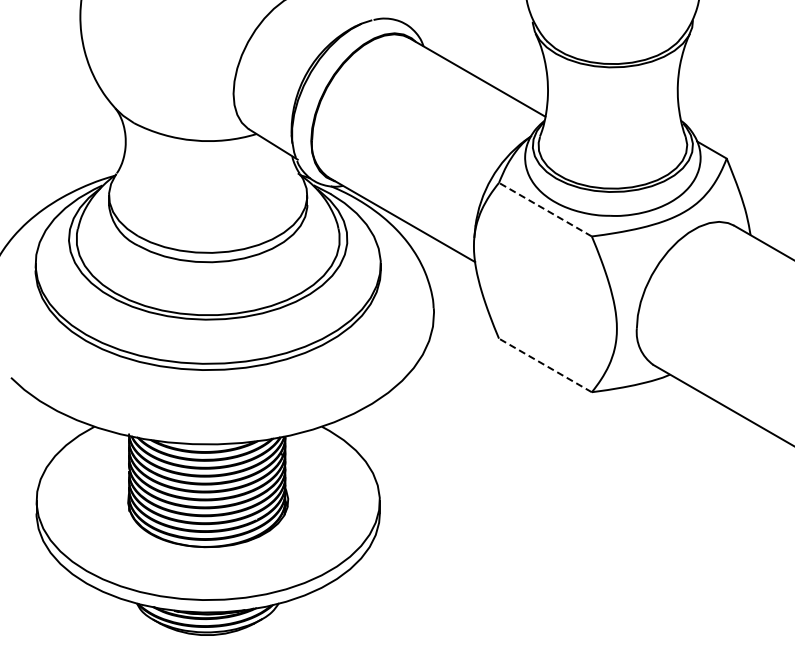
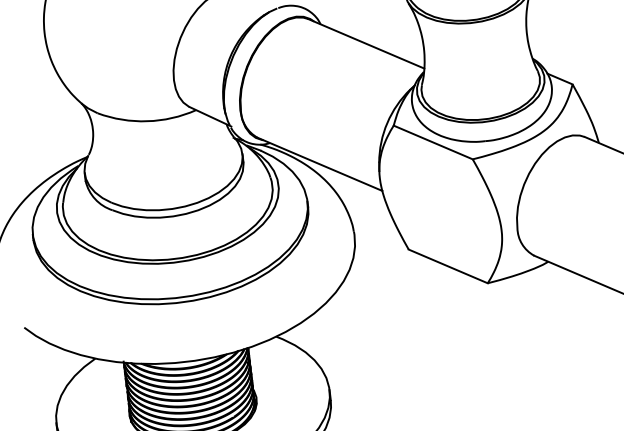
line: (545, 209) -> (433, 142), dashed -> solid
line: (545, 365) -> (448, 266), dashed -> solid

